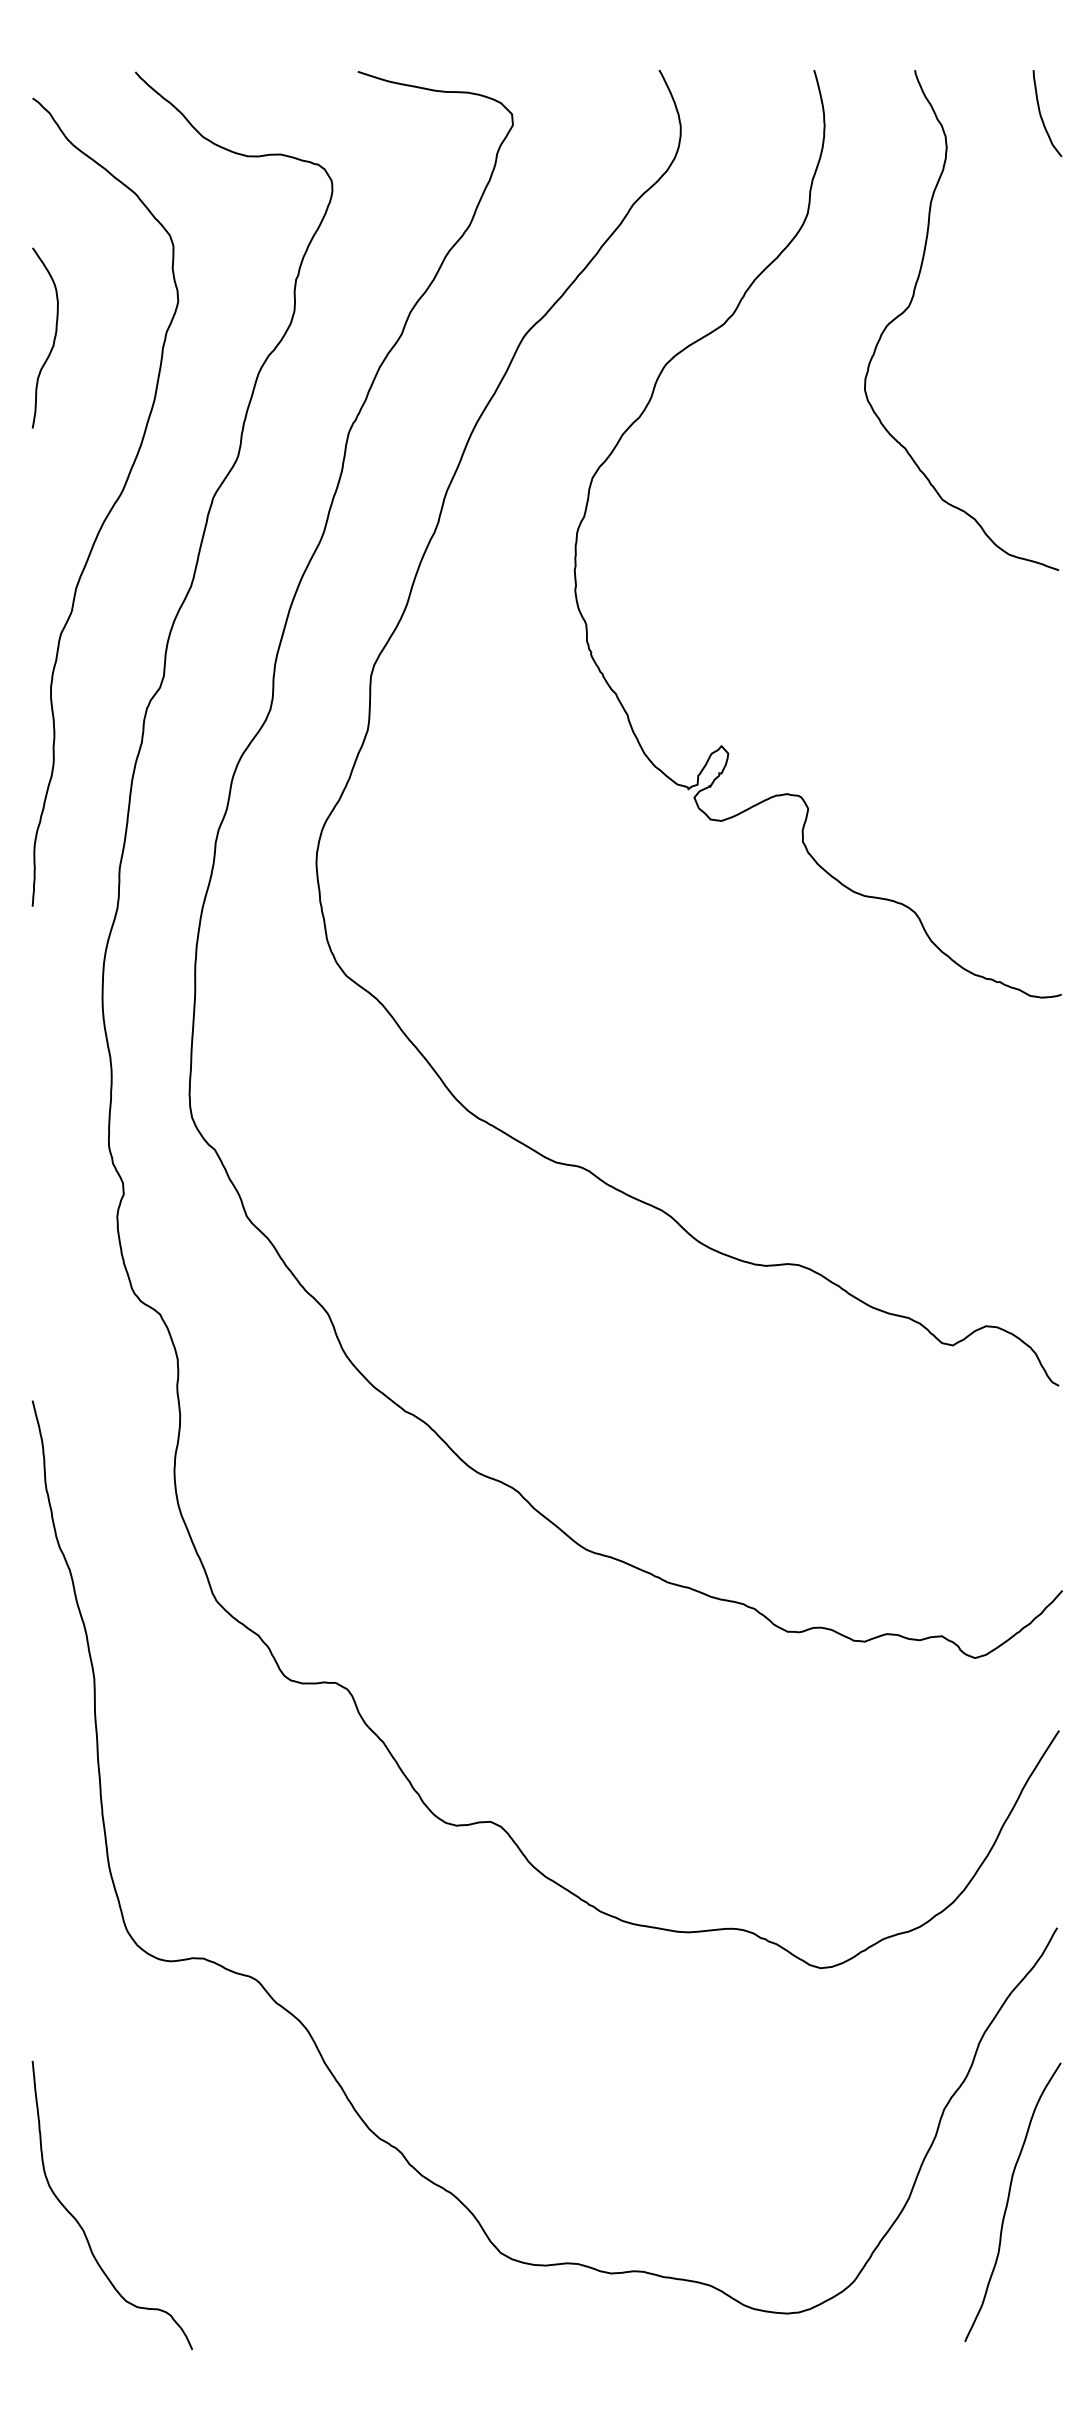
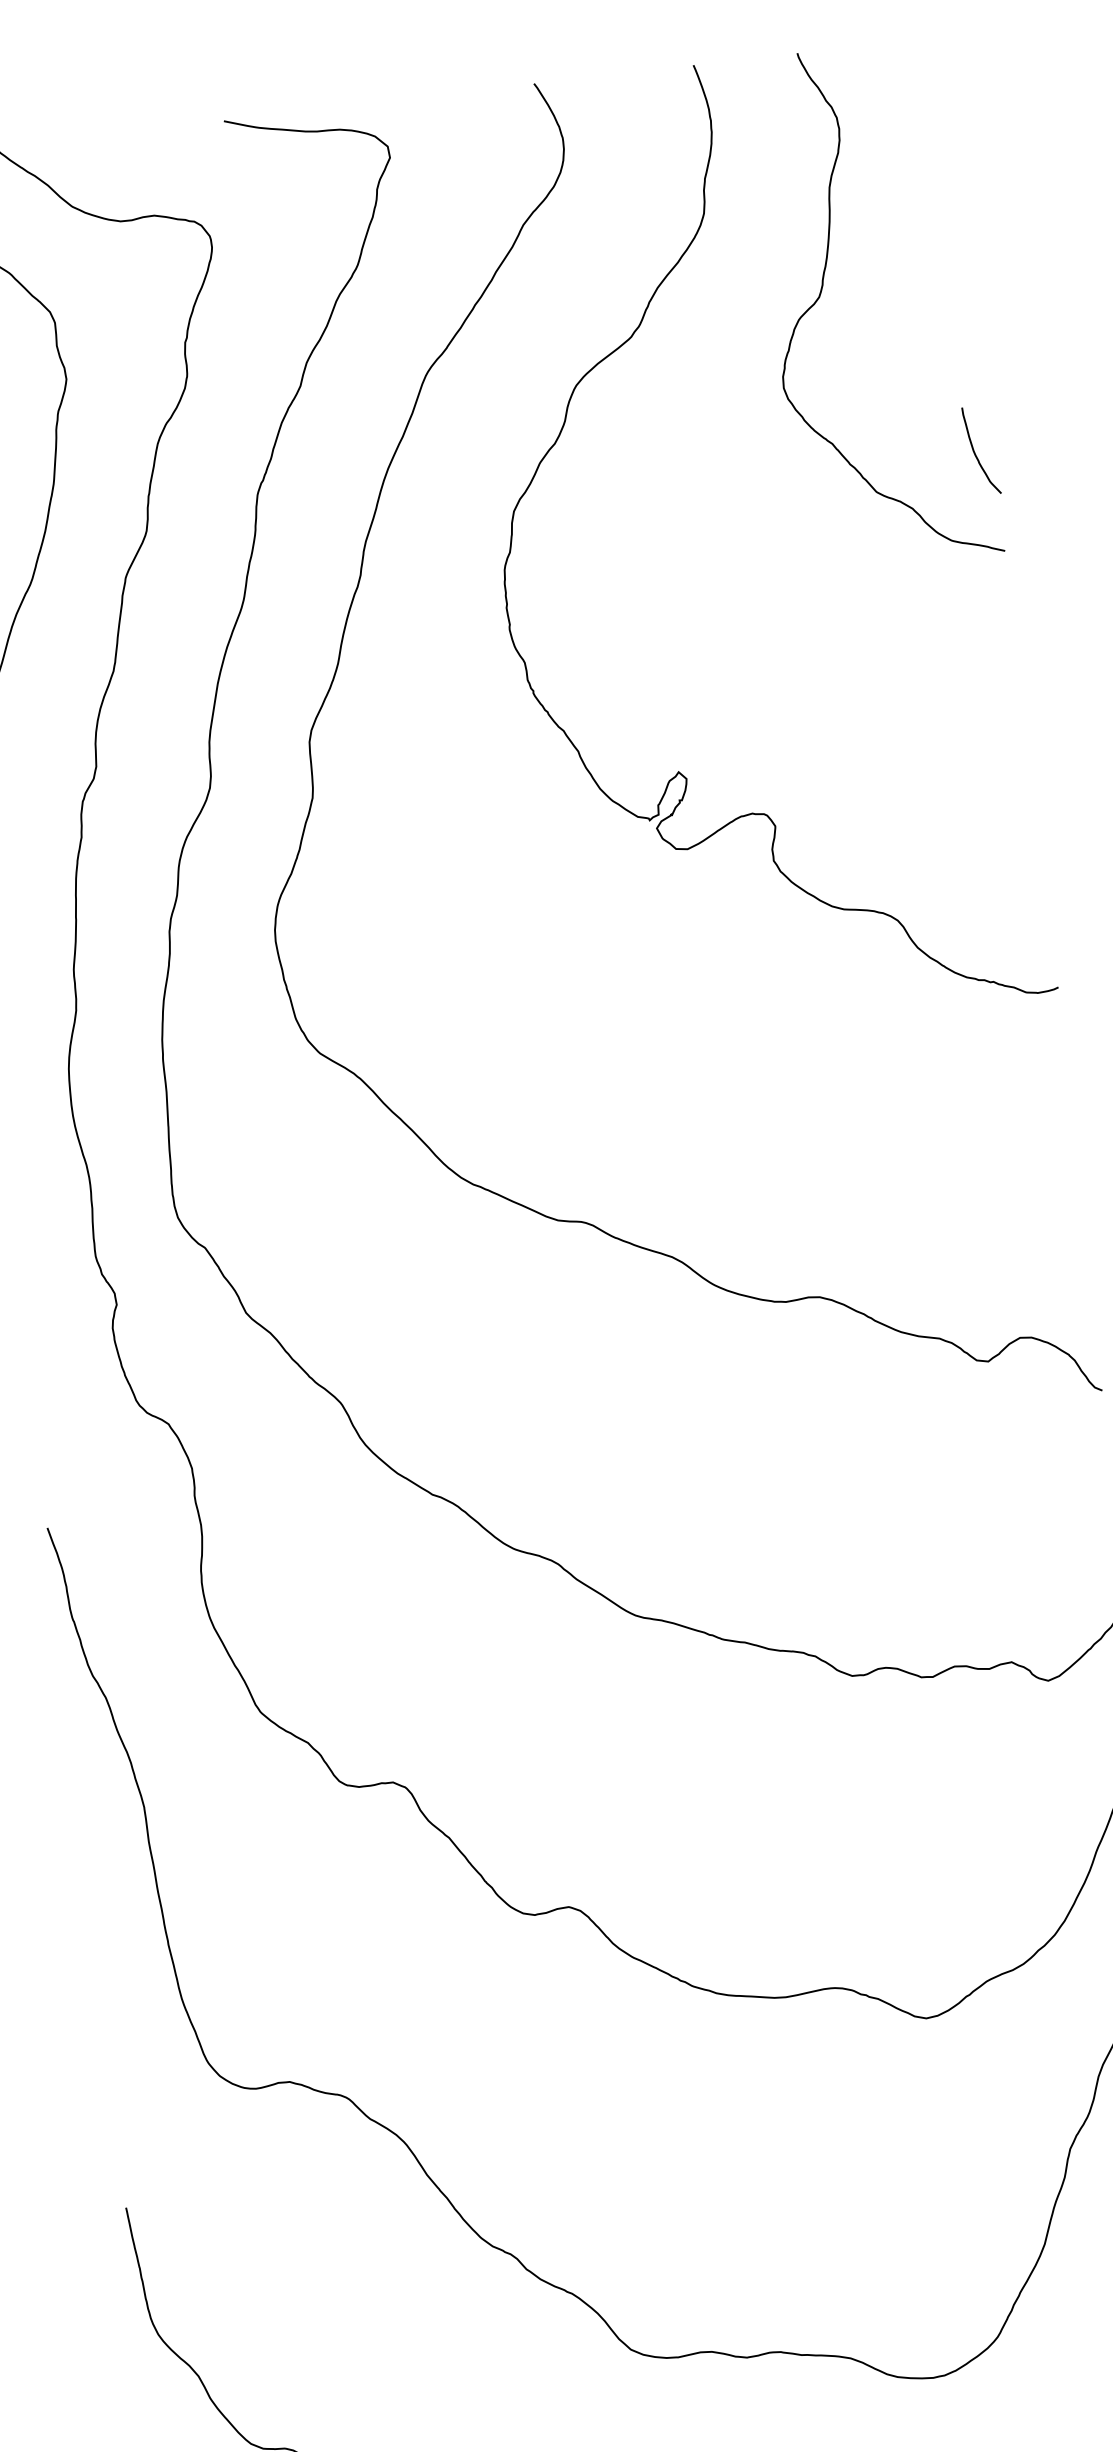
curve: (1041, 114) -> (975, 452), moved

